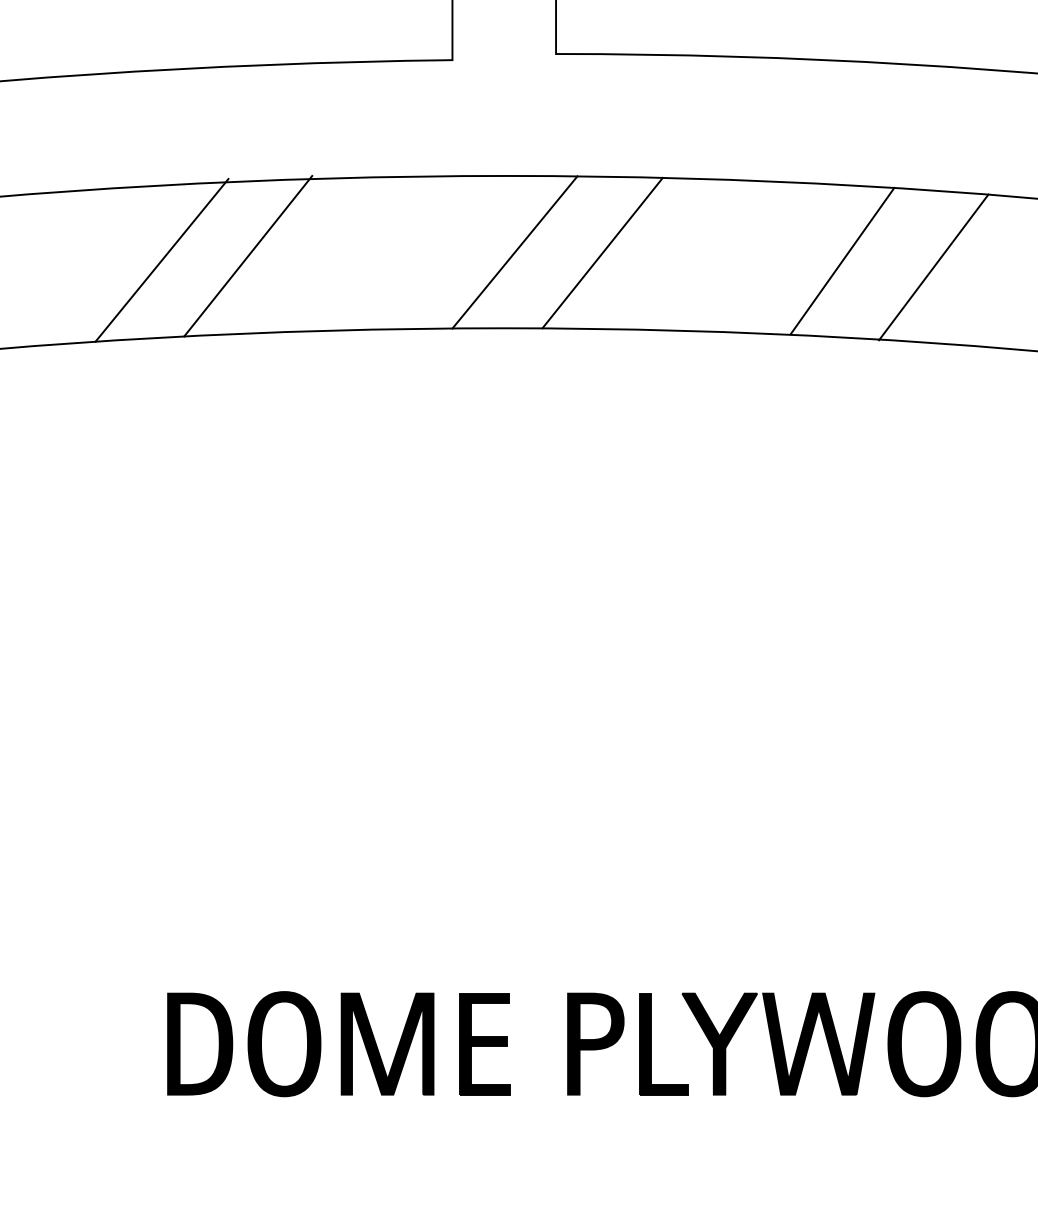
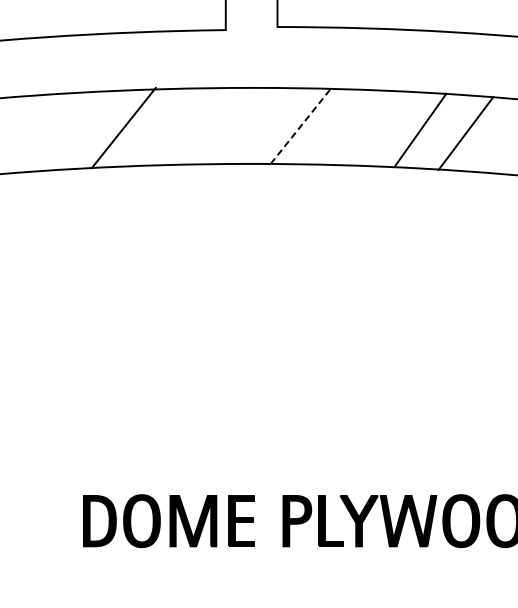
line: (513, 253) -> (256, 126), removed
line: (604, 253) -> (301, 126), solid -> dashed
line: (161, 259) -> (80, 129), removed

